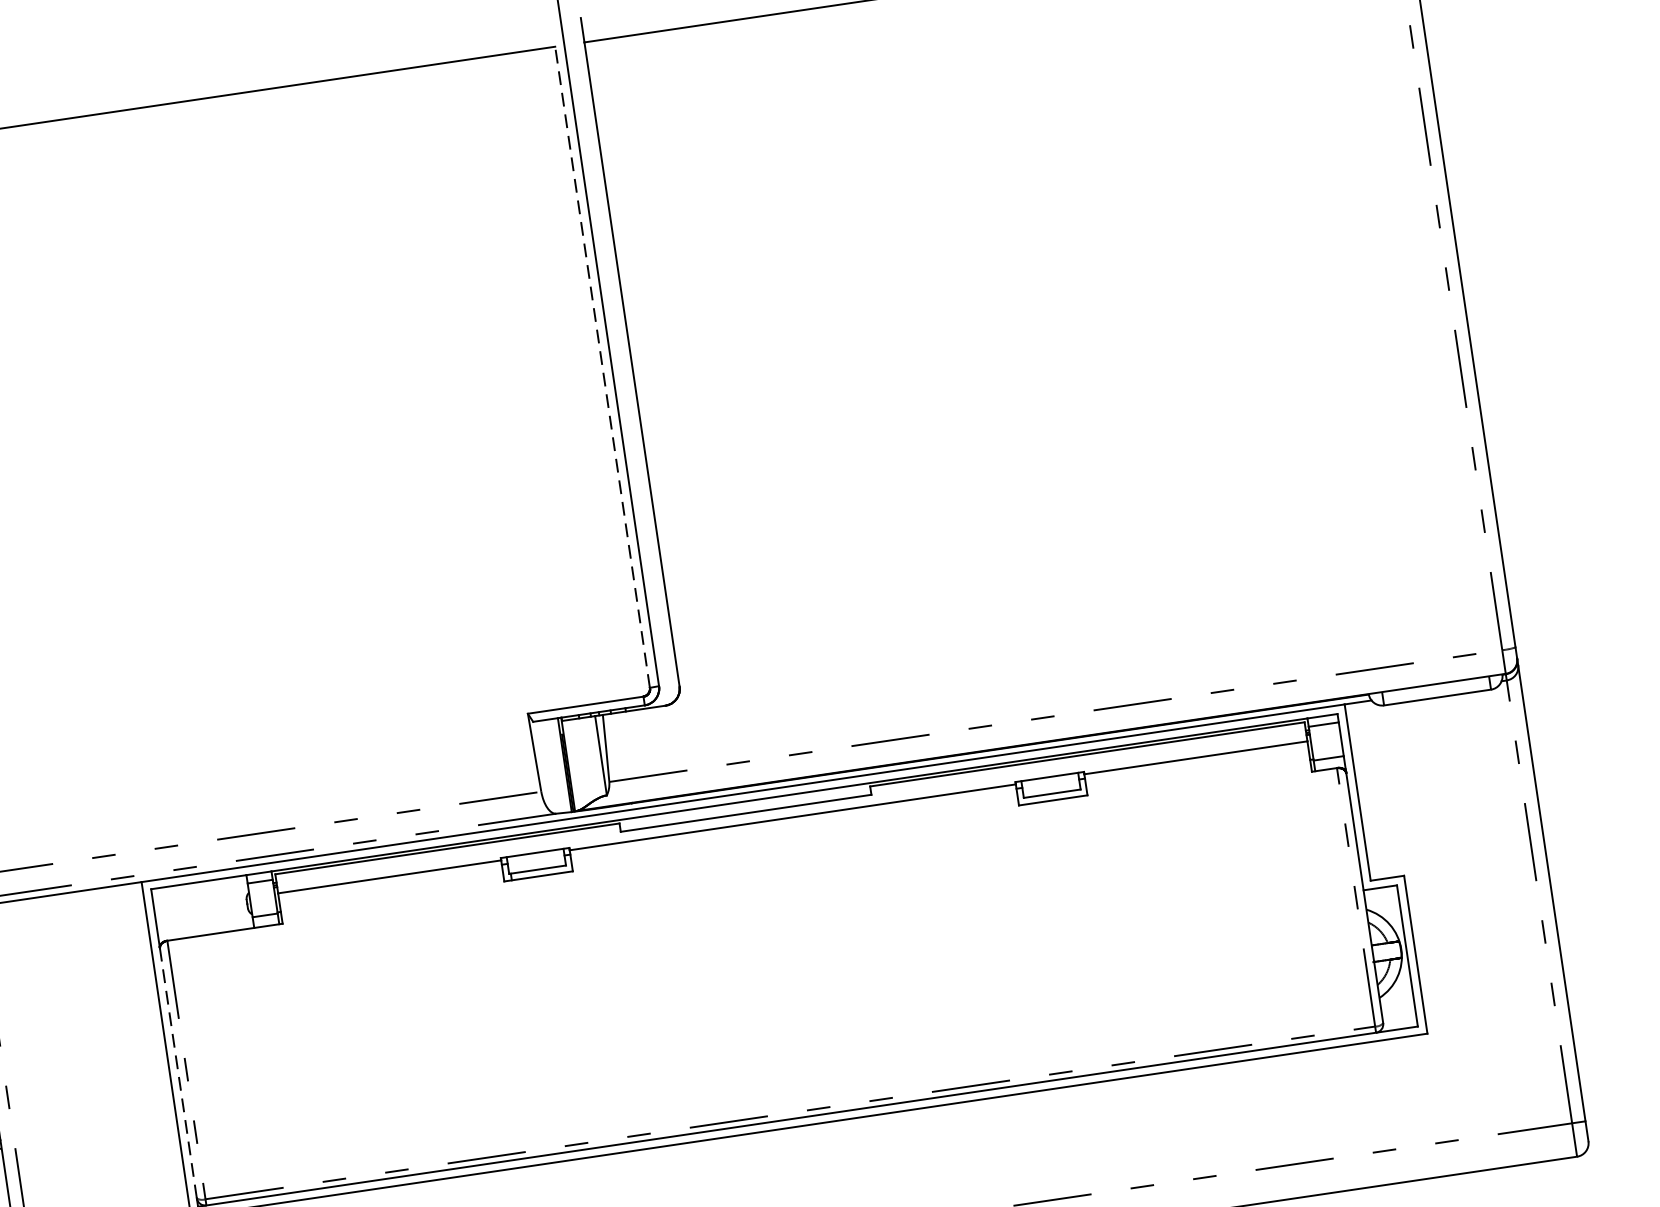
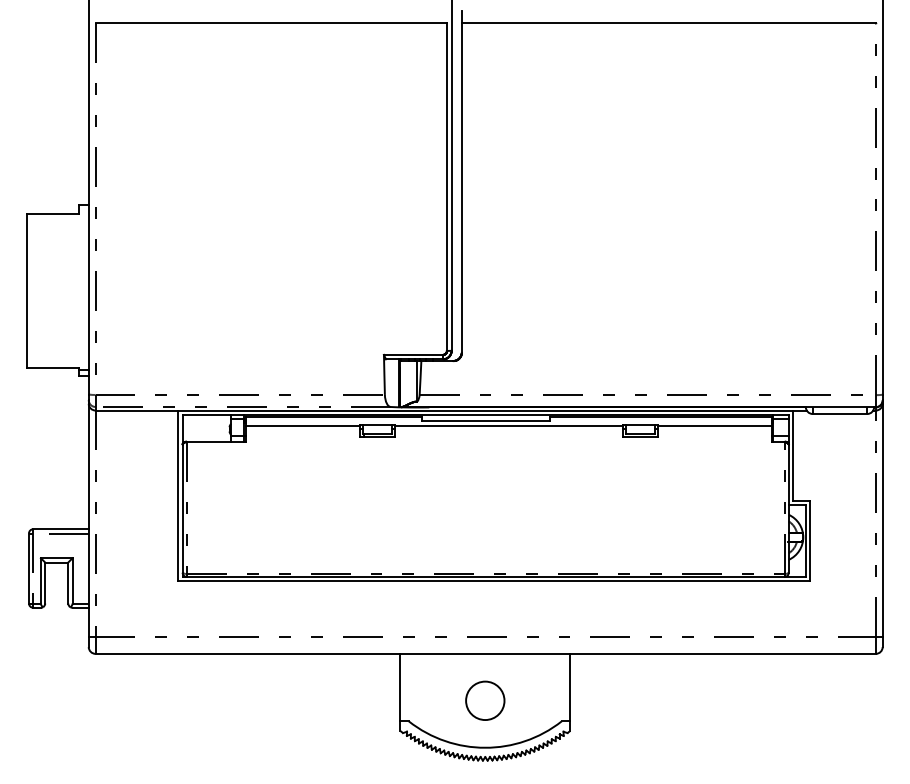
line: (601, 367) -> (446, 187), dashed -> solid
line: (177, 1072) -> (182, 508), dashed -> solid

